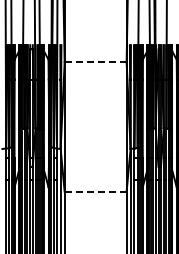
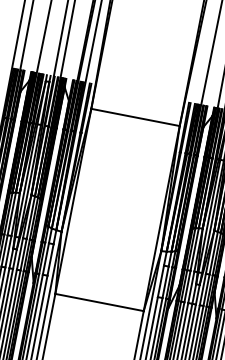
line: (95, 62) -> (135, 118), dashed -> solid
line: (95, 191) -> (99, 302), dashed -> solid

